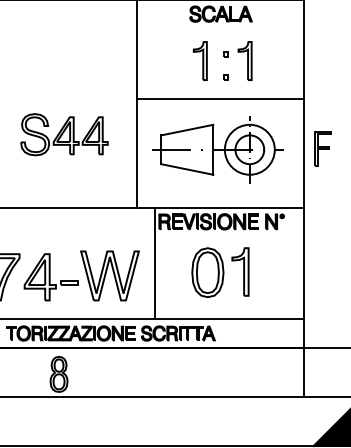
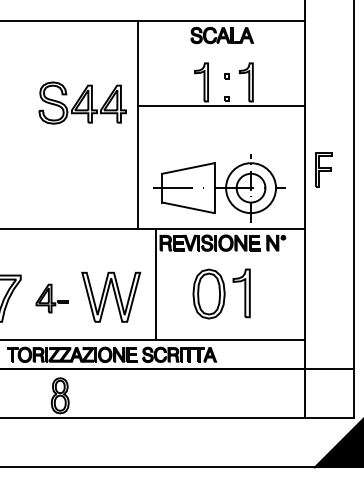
line: (220, 99) -> (221, 105), moved
part: (64, 134) -> (82, 102), moved
part: (218, 150) -> (219, 188), moved
part: (51, 277) -> (52, 298), size x0.6

